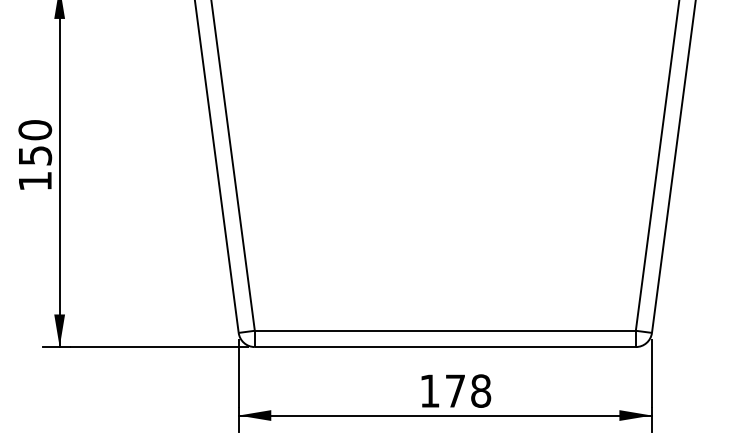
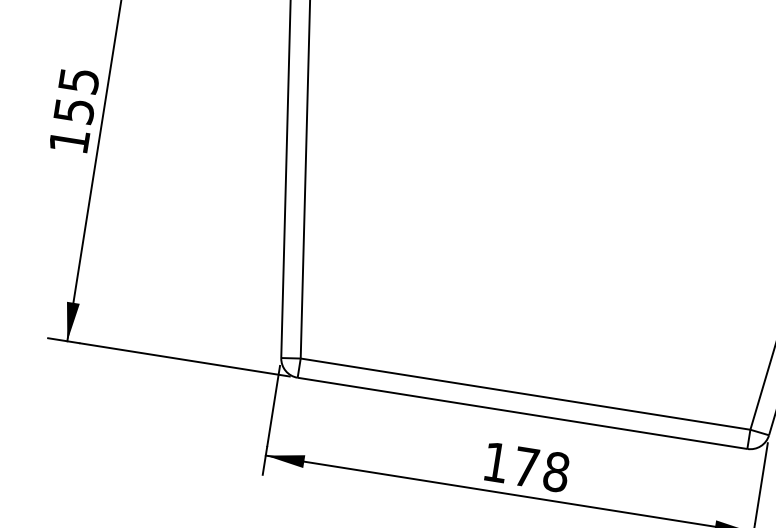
text: (35, 130) -> (79, 81), 150 -> 155

